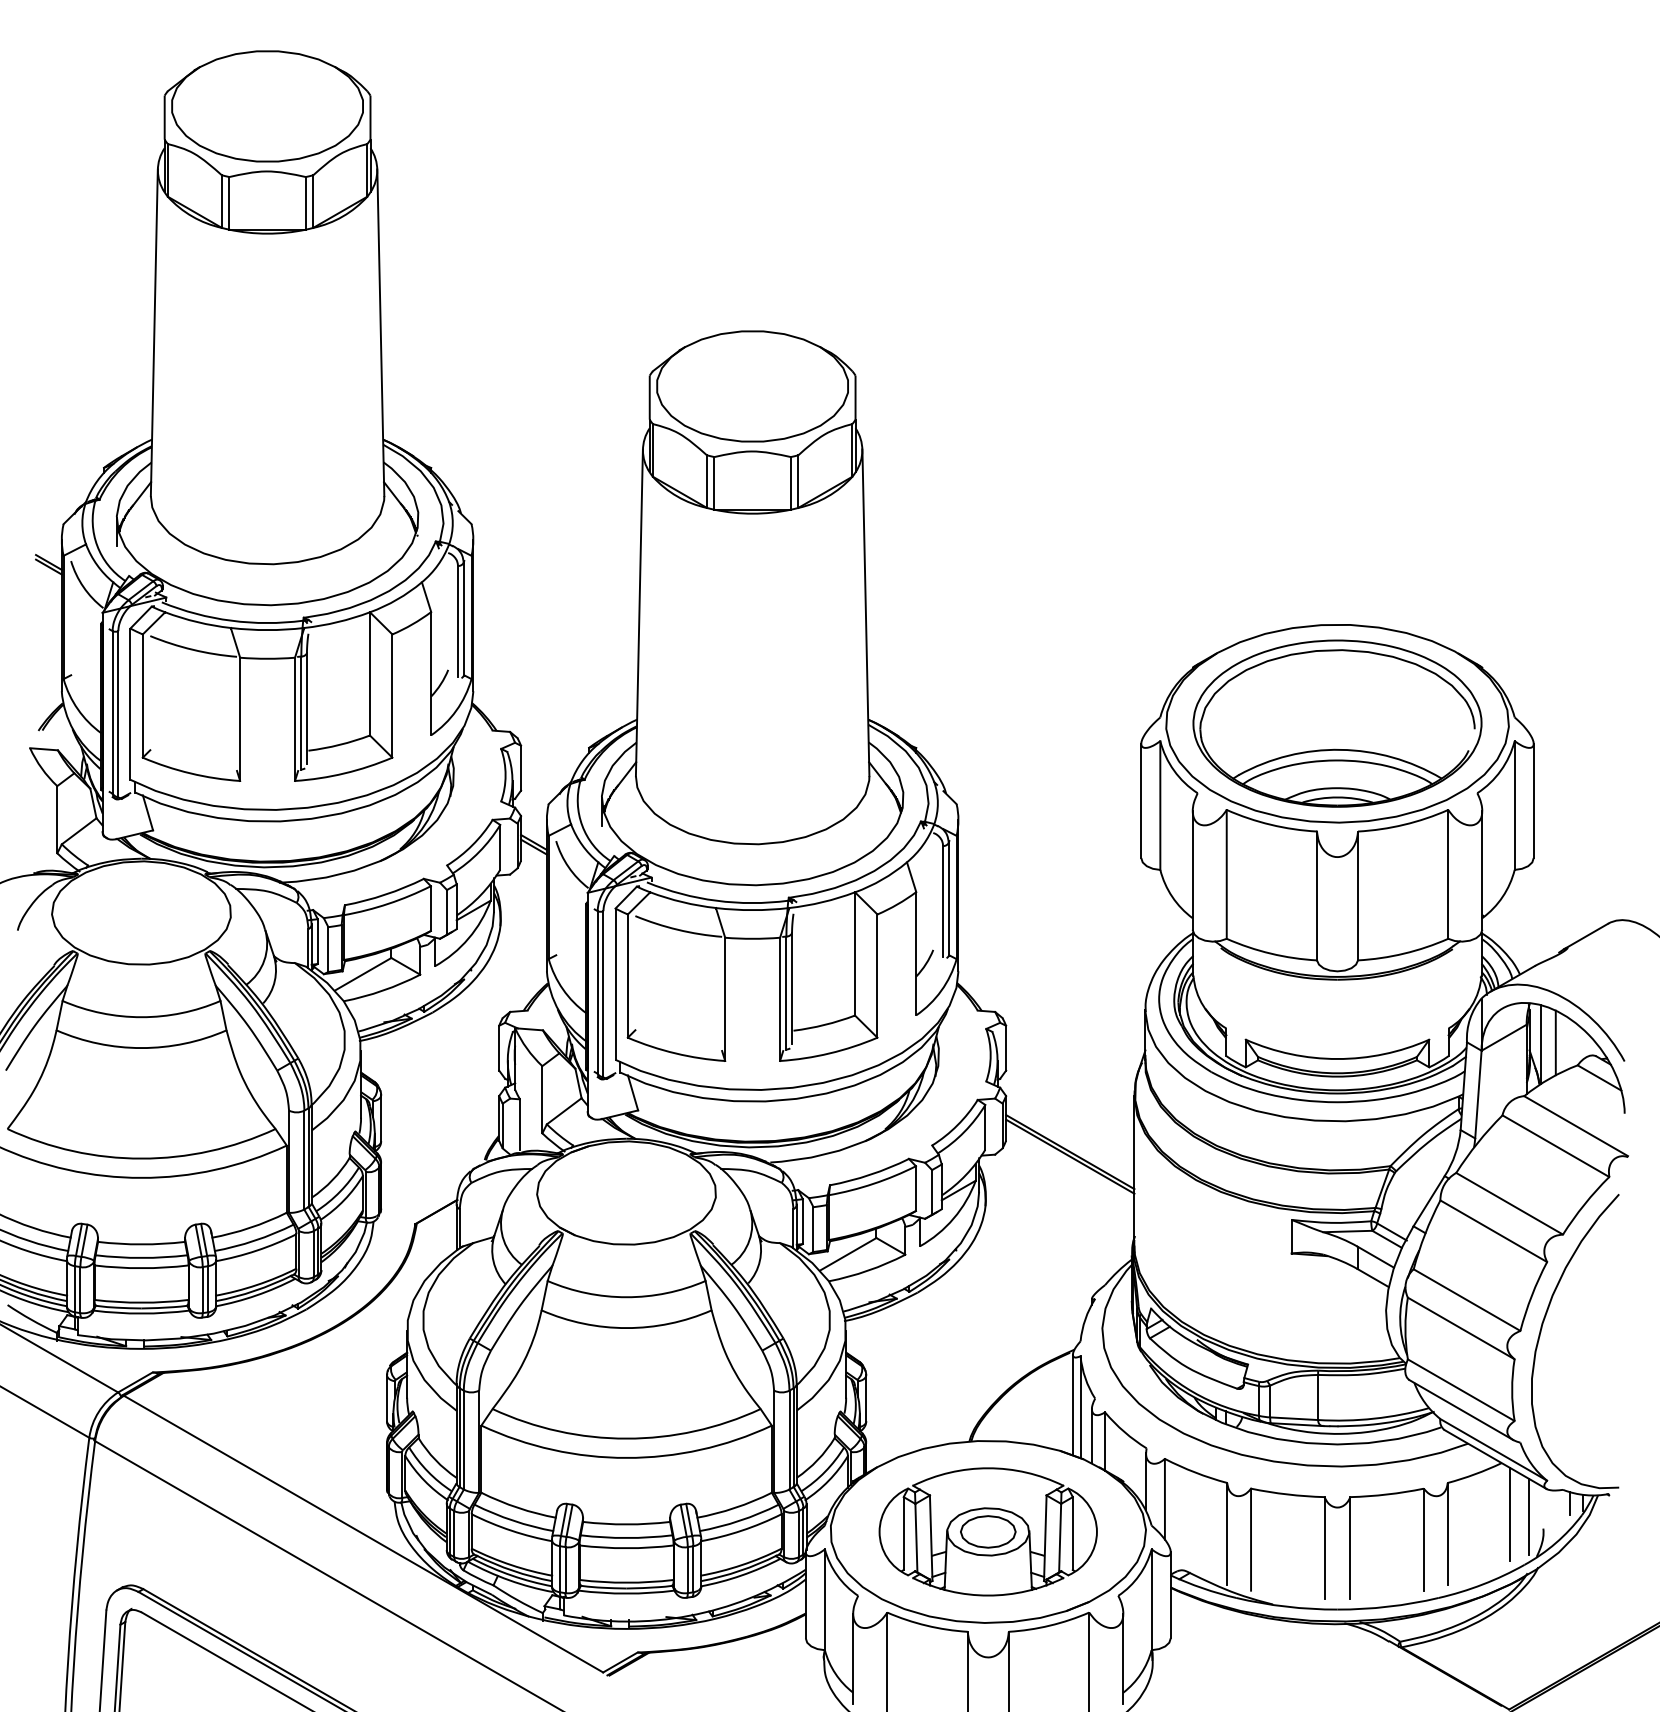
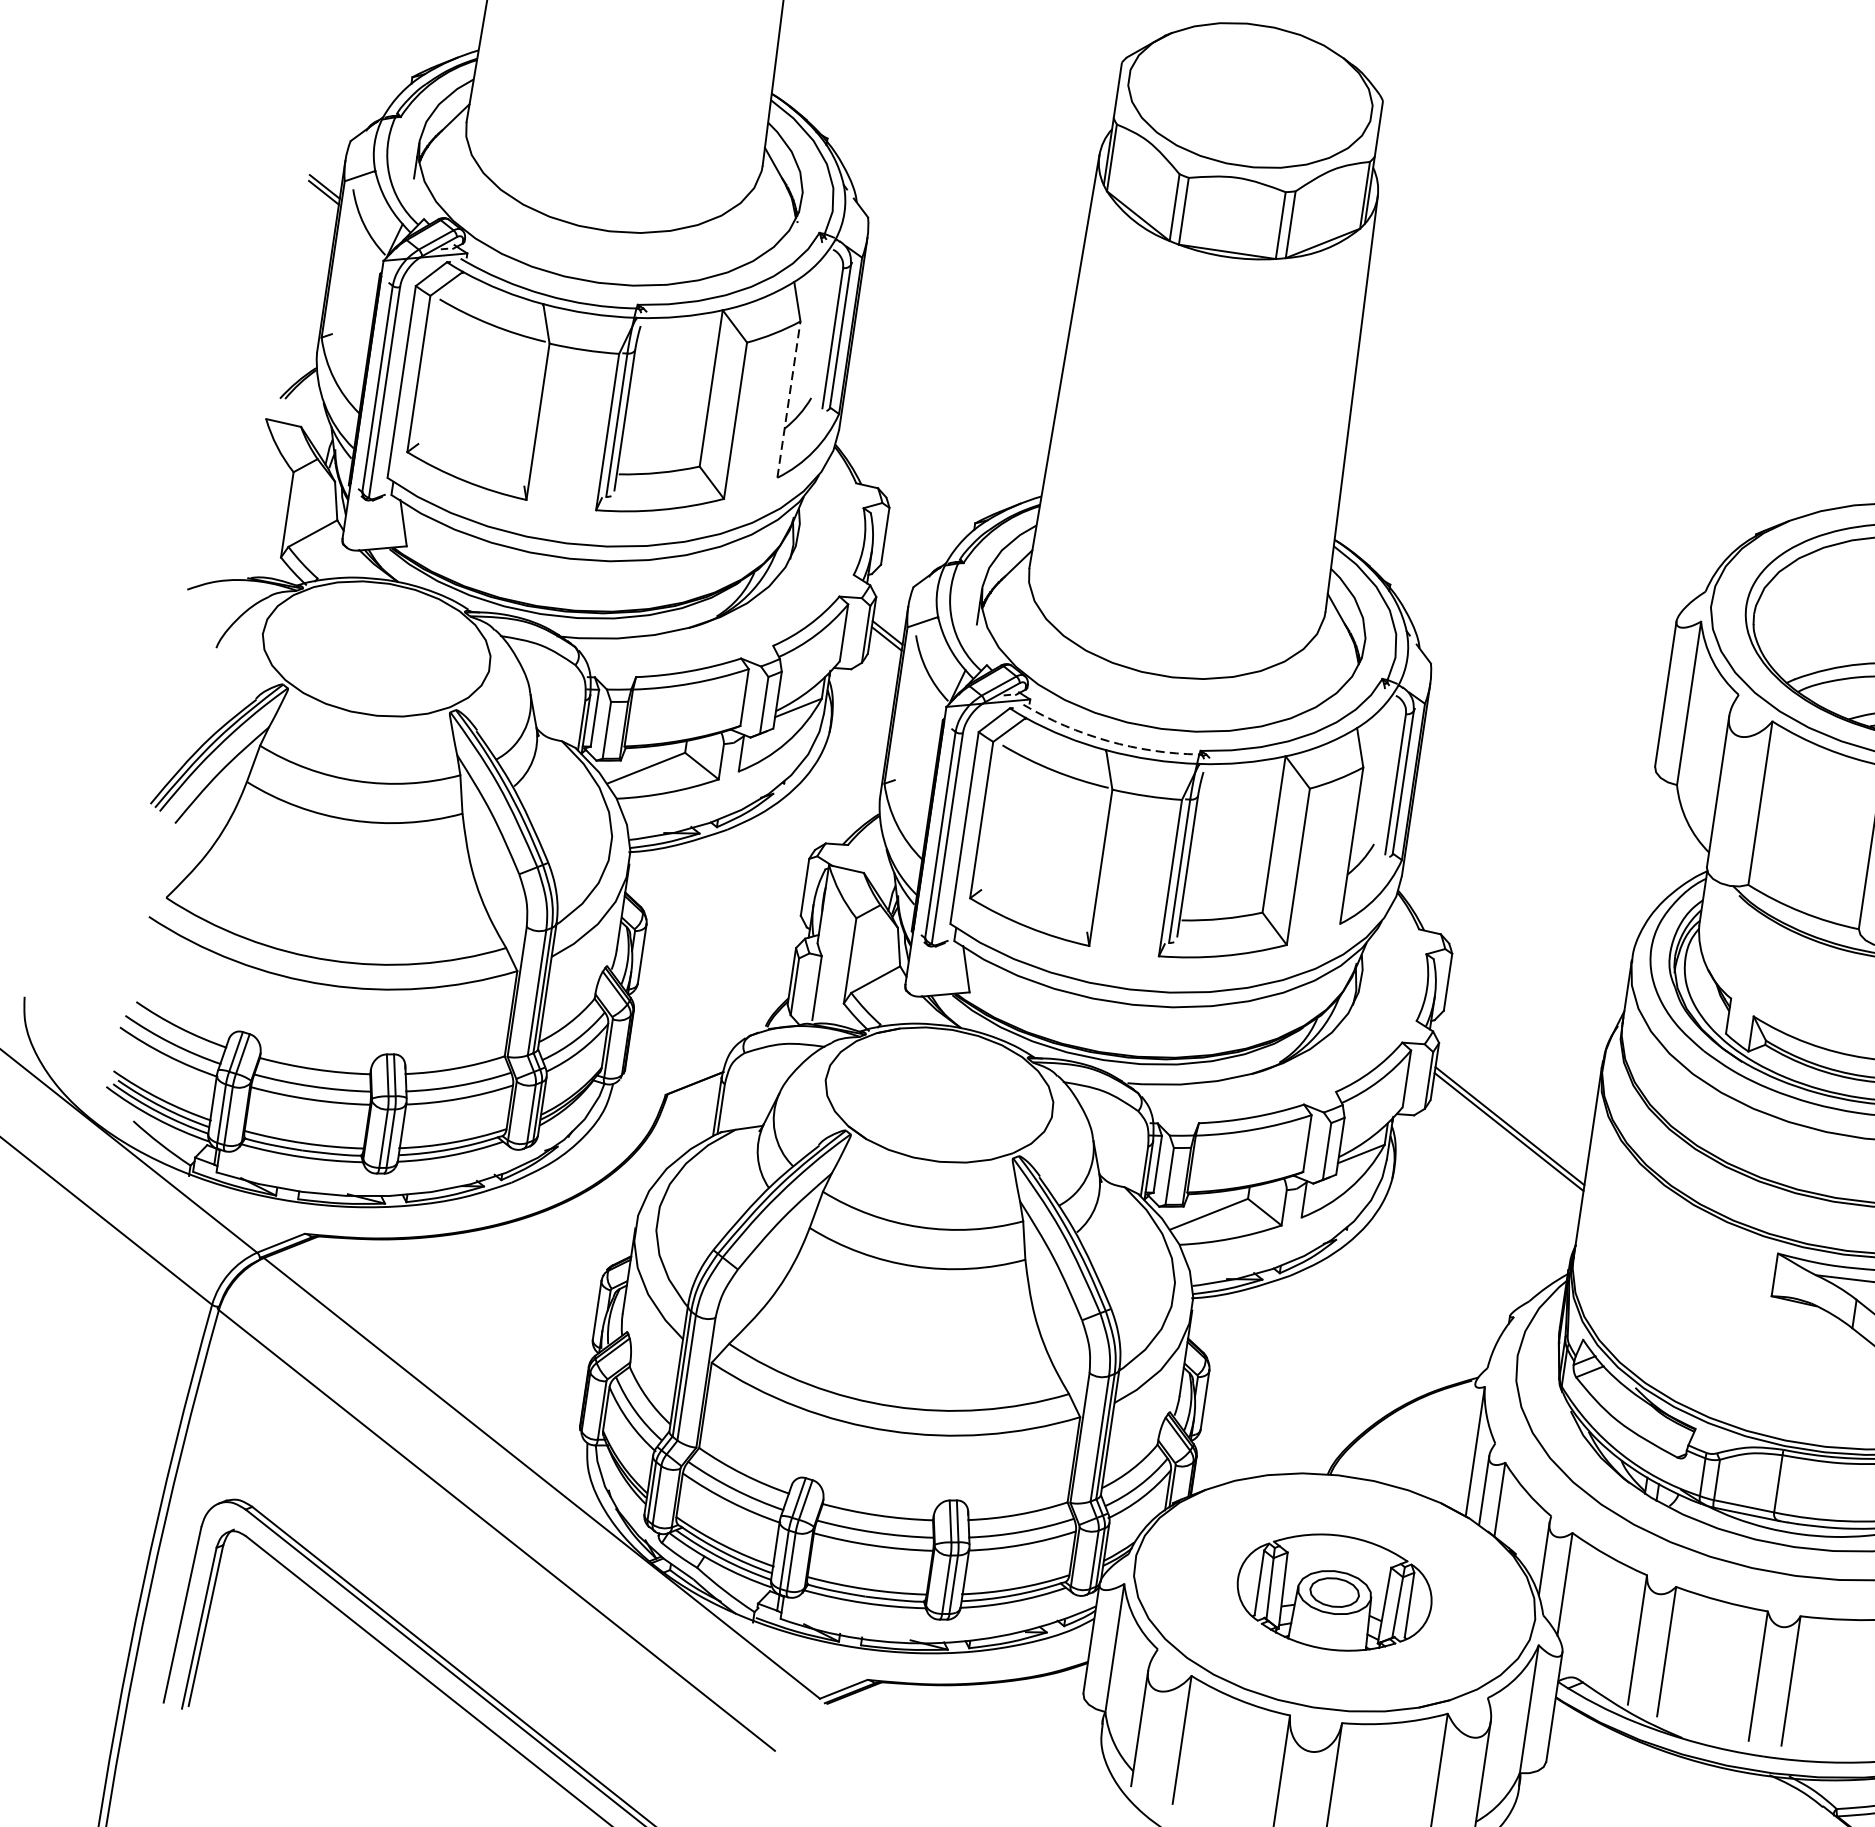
line: (431, 673) -> (789, 399), solid -> dashed
arc: (716, 900) -> (1108, 740), solid -> dashed
line: (1072, 1404) -> (1465, 1446), removed
part: (987, 1531) -> (1333, 1591), size x0.7

